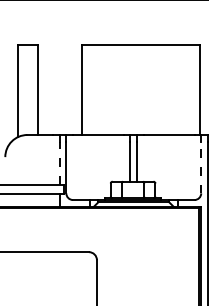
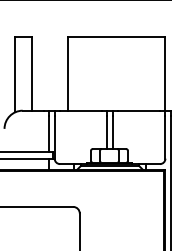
line: (59, 163) -> (49, 134), dashed -> solid
line: (201, 167) -> (165, 137), dashed -> solid

